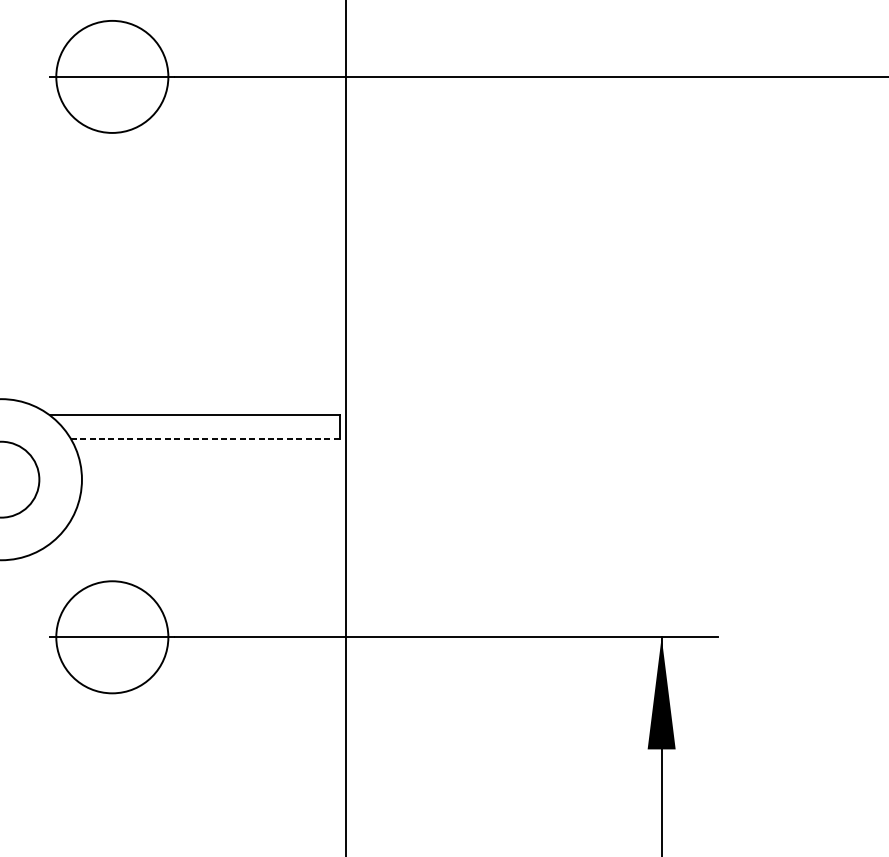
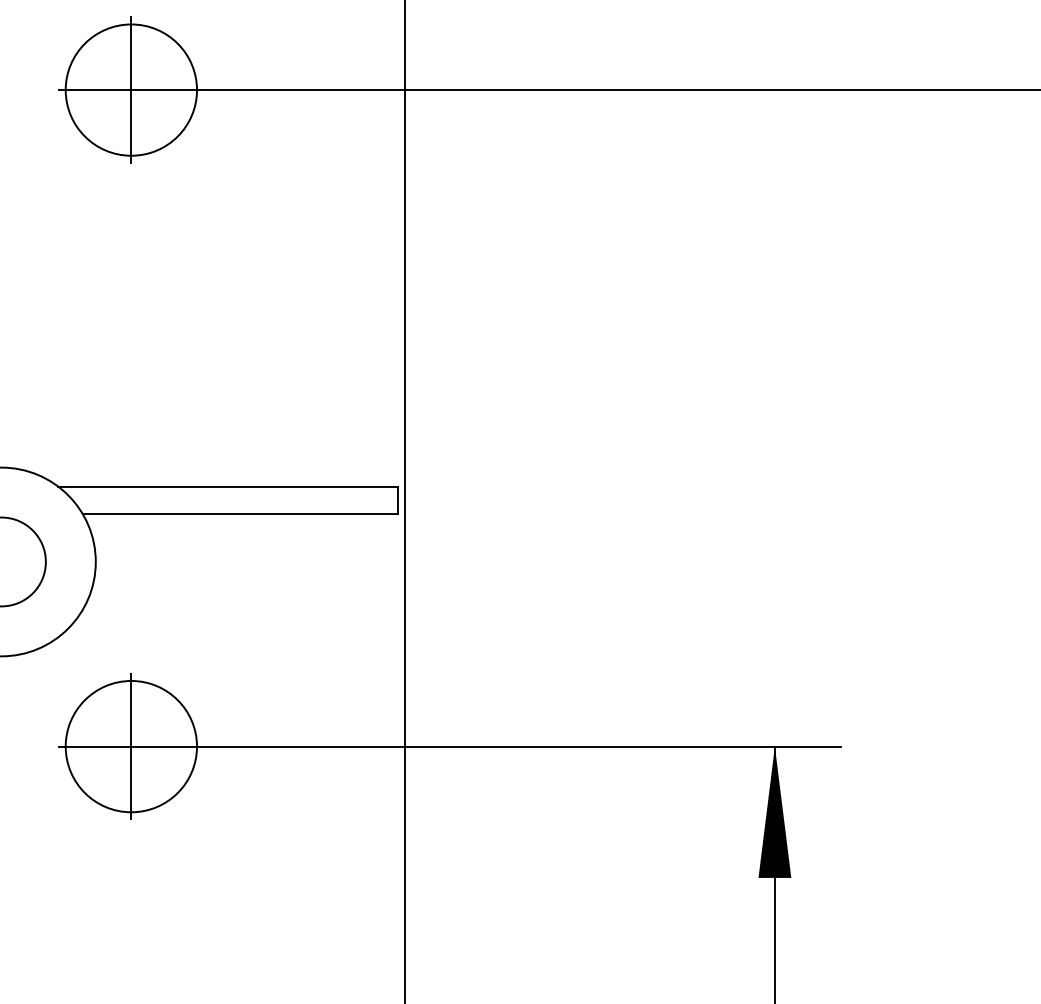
line: (112, 76) -> (131, 89), added
line: (205, 439) -> (240, 514), dashed -> solid
line: (112, 637) -> (131, 746), added

